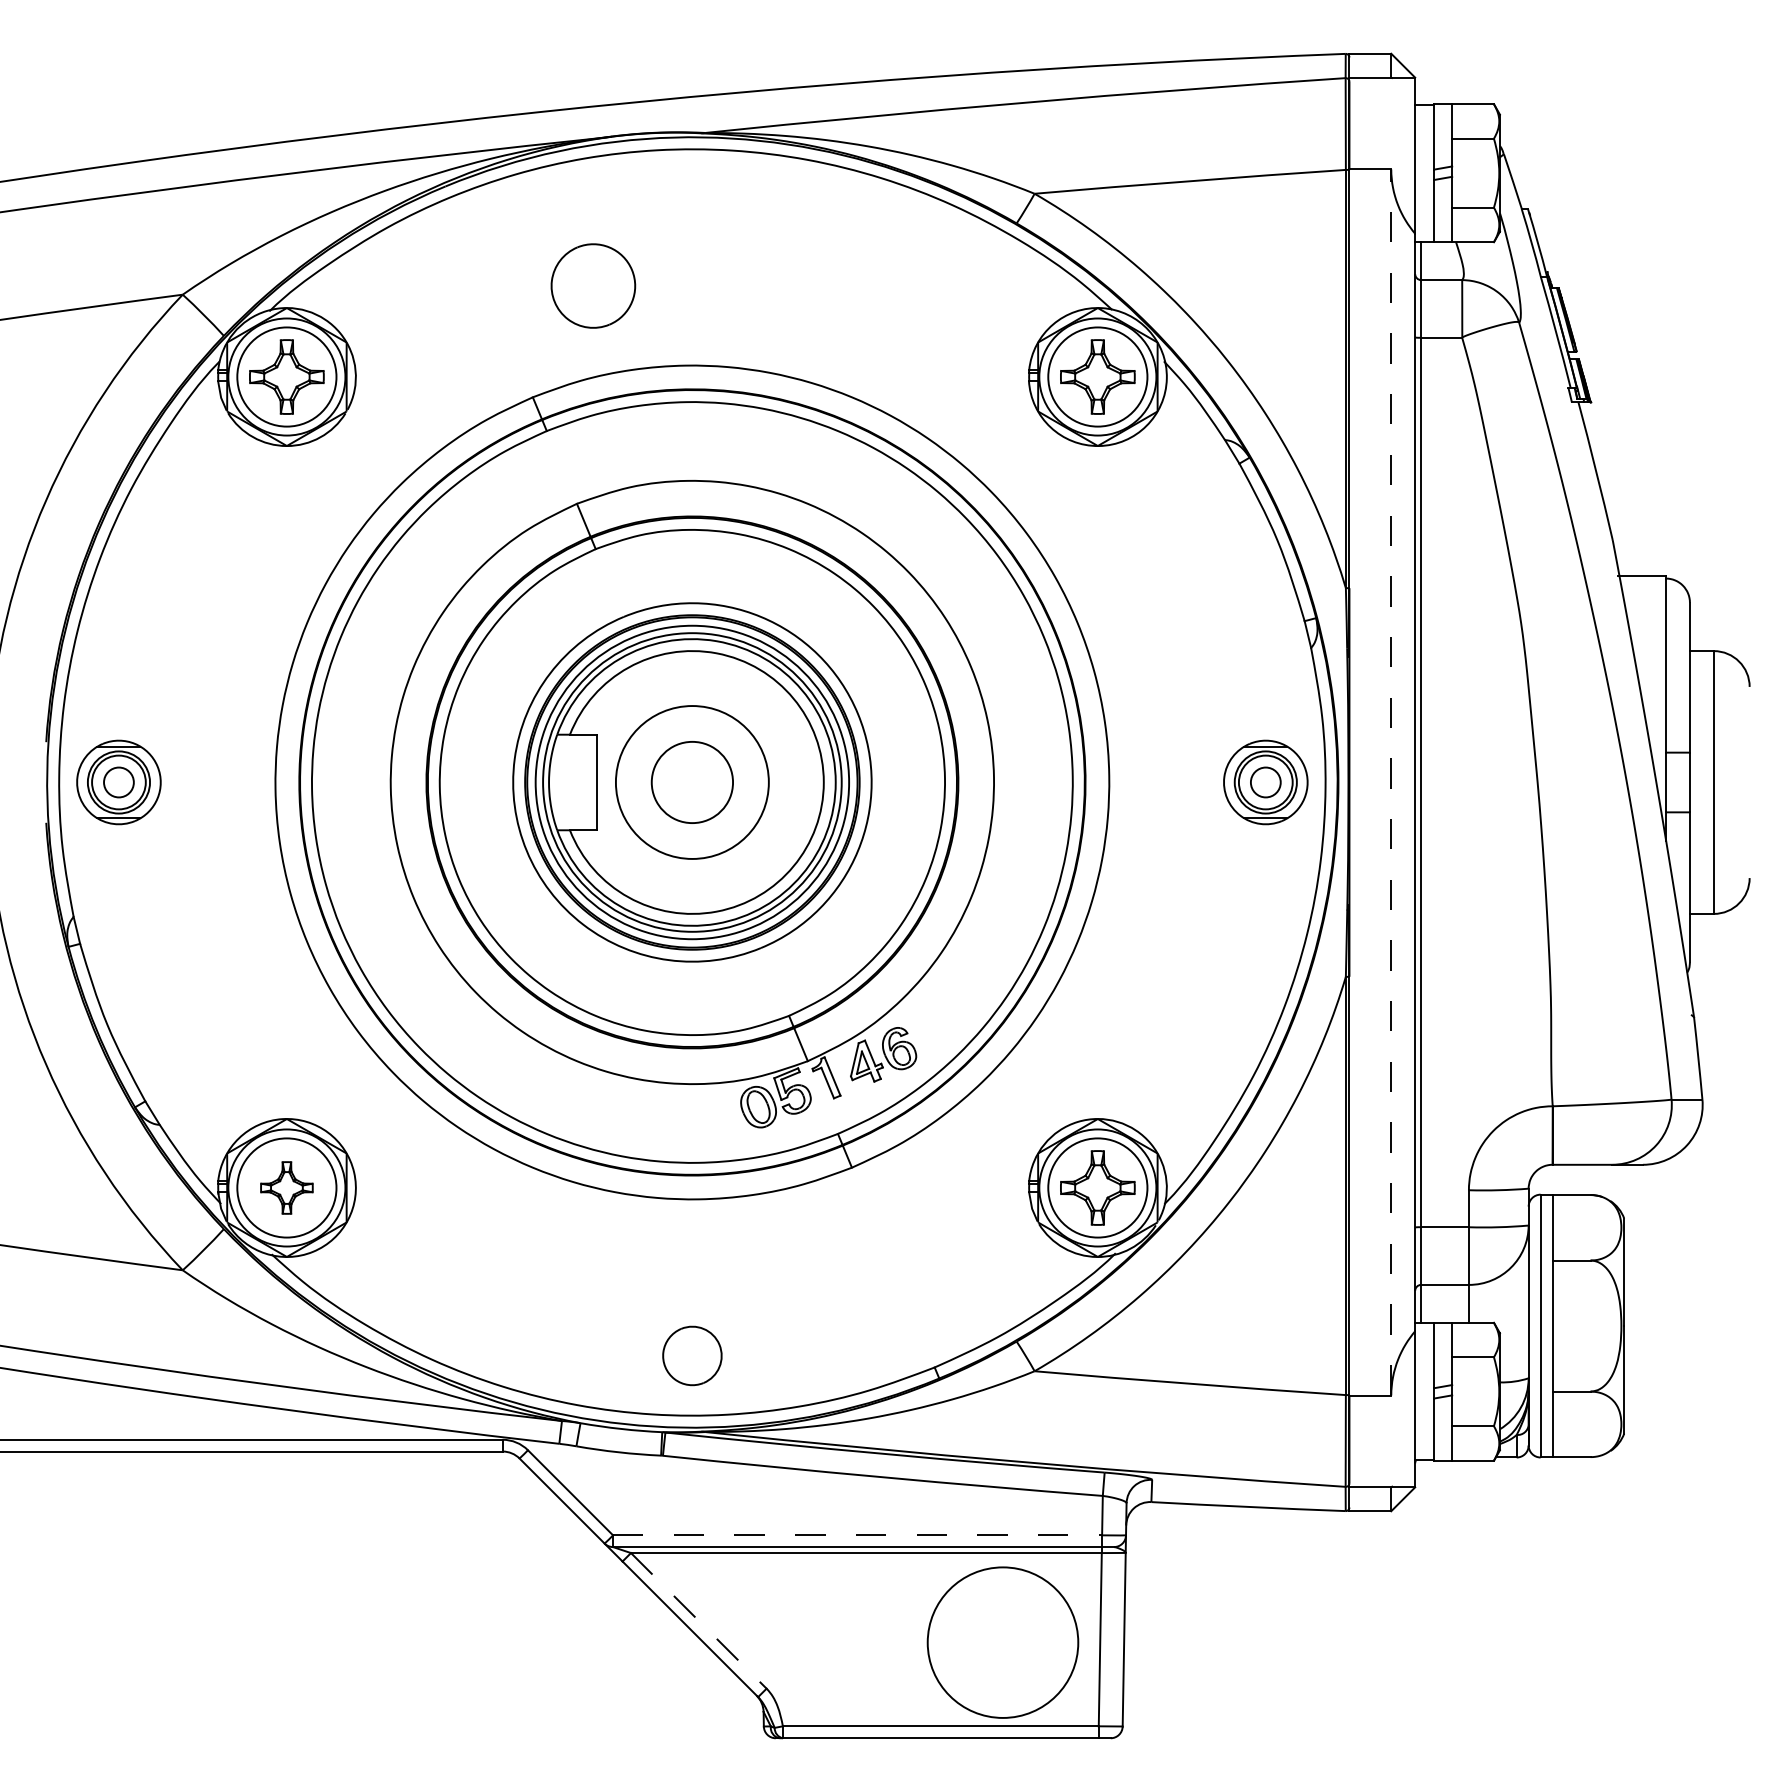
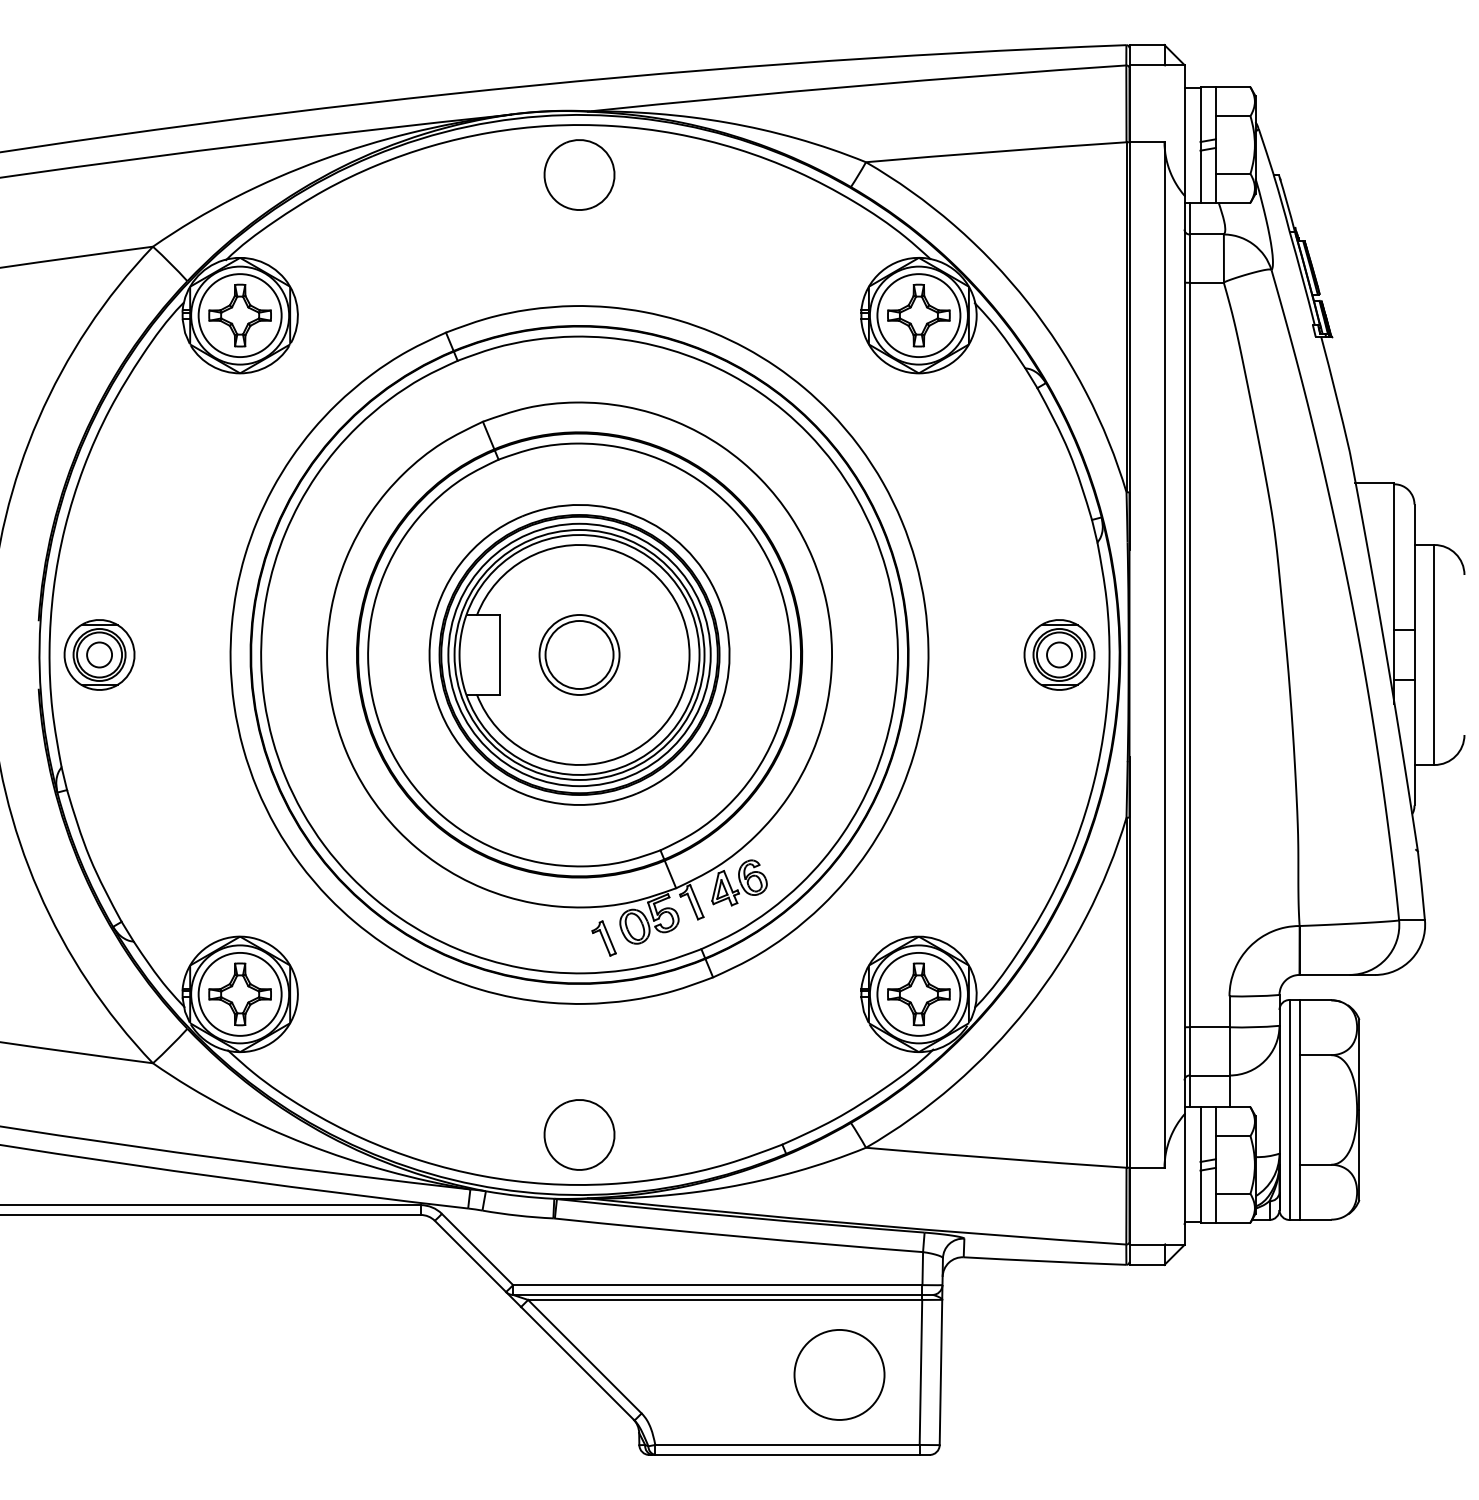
part: (593, 285) -> (579, 174), moved
circle: (692, 782) -> (579, 655), size x0.62
line: (1391, 782) -> (1164, 655), dashed -> solid
part: (721, 1120) -> (603, 937), added
part: (286, 1187) -> (239, 993), size x1.43
part: (692, 1355) -> (579, 1134), size x1.43
line: (857, 1535) -> (717, 1285), dashed -> solid
line: (698, 1620) -> (584, 1356), dashed -> solid
circle: (1002, 1642) -> (839, 1374), size x0.71

